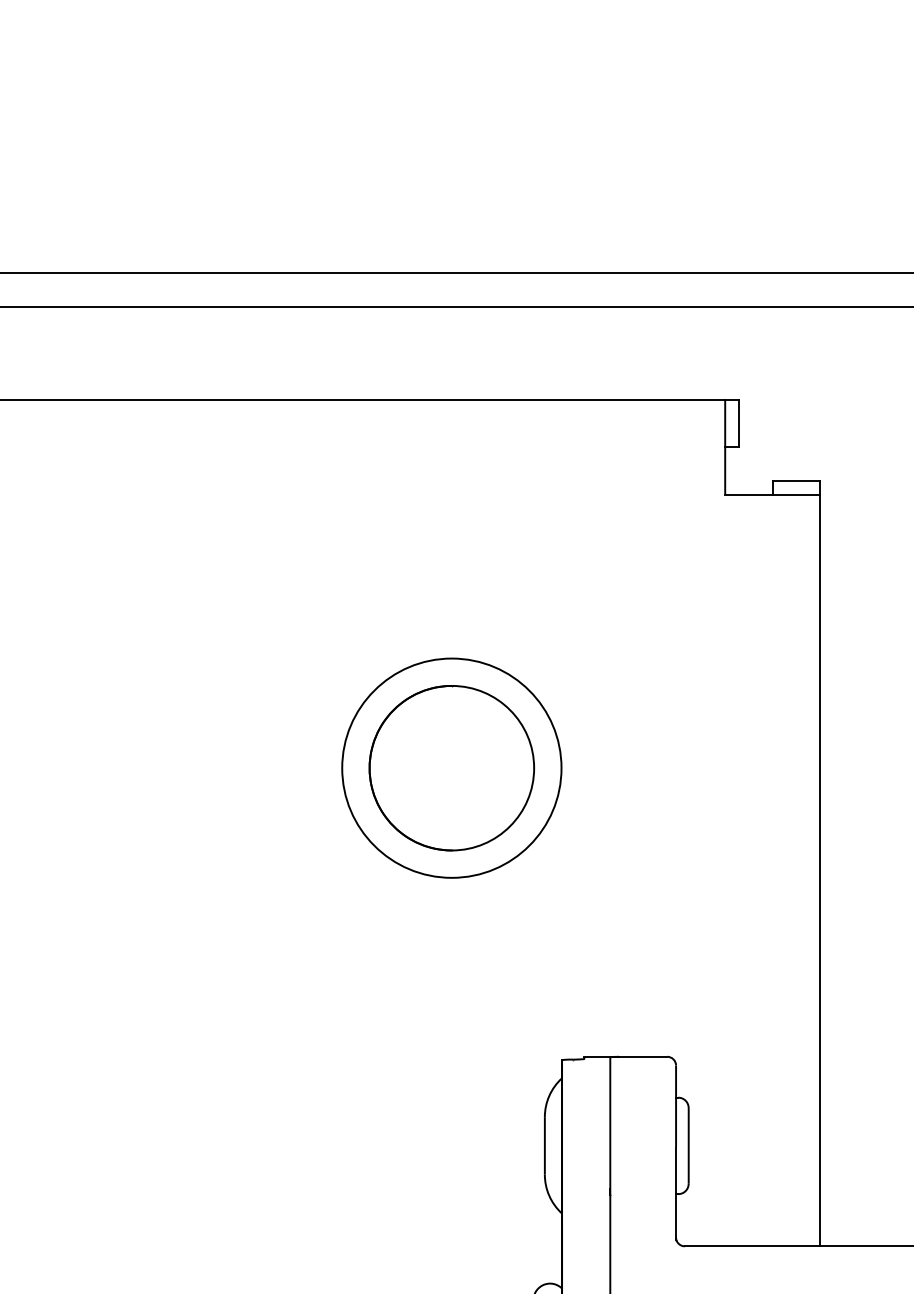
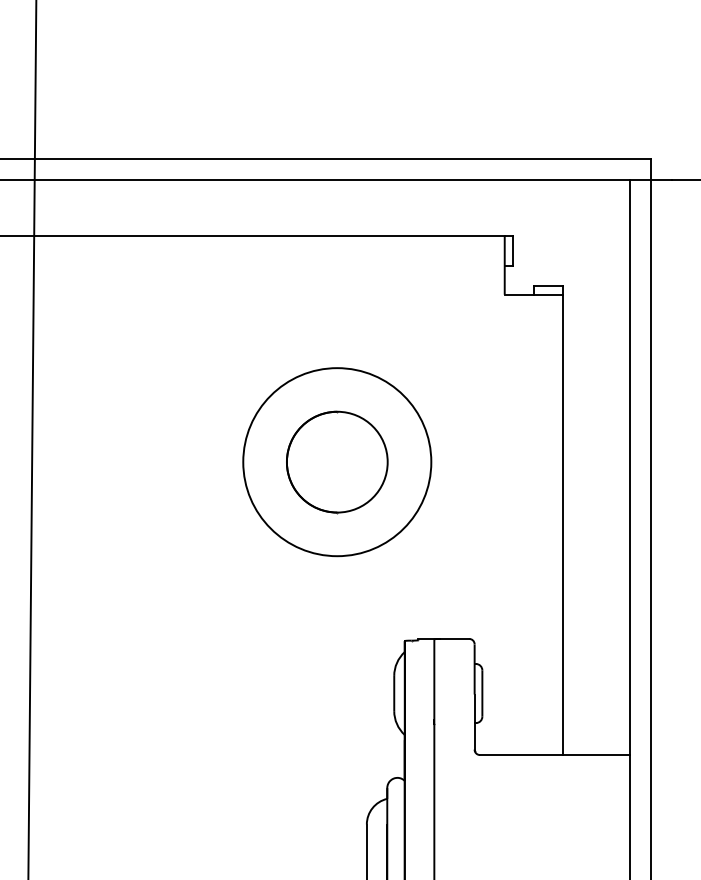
circle: (452, 768) -> (337, 462), size x1.4

